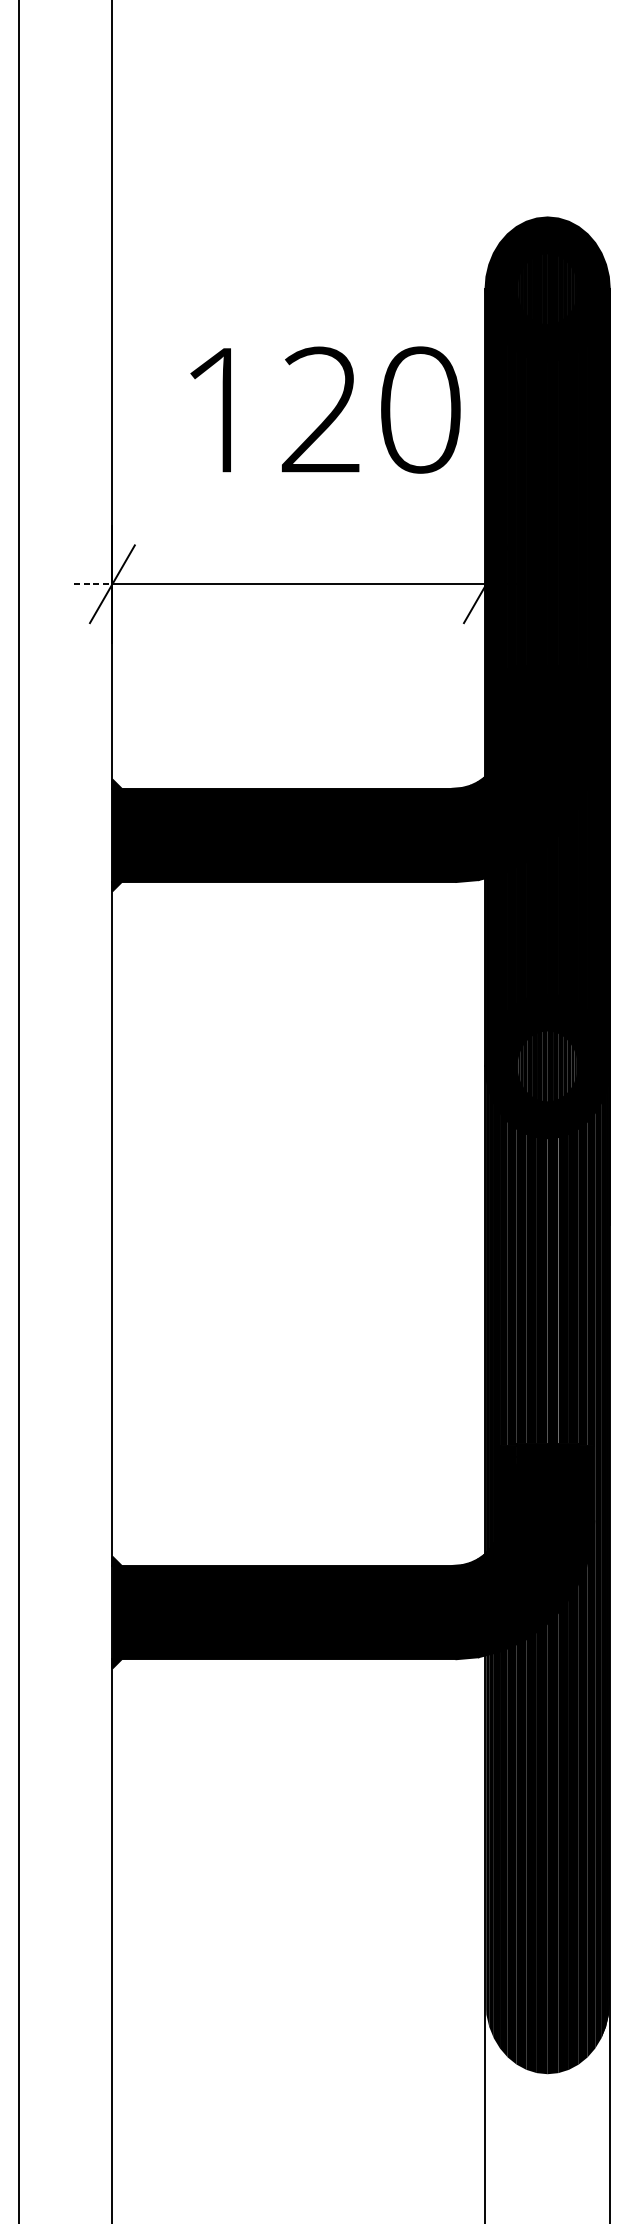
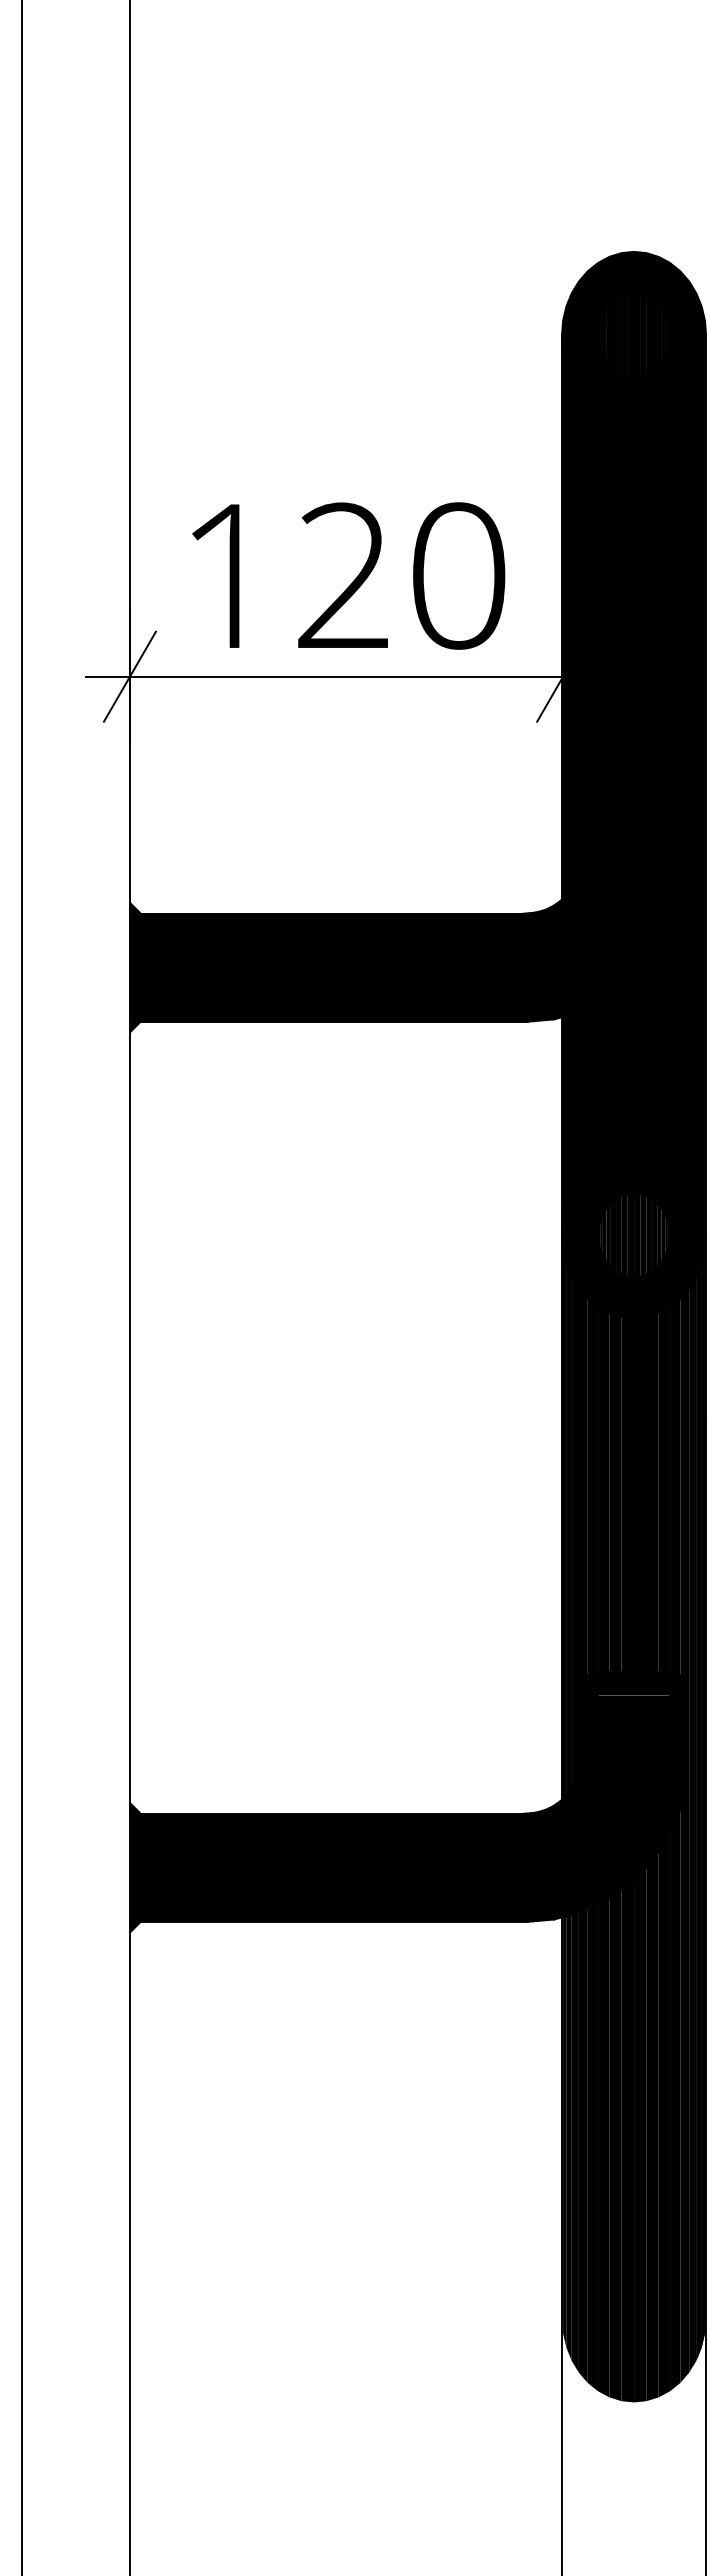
text: (325, 409) -> (348, 575), moved
line: (93, 584) -> (107, 676), dashed -> solid

